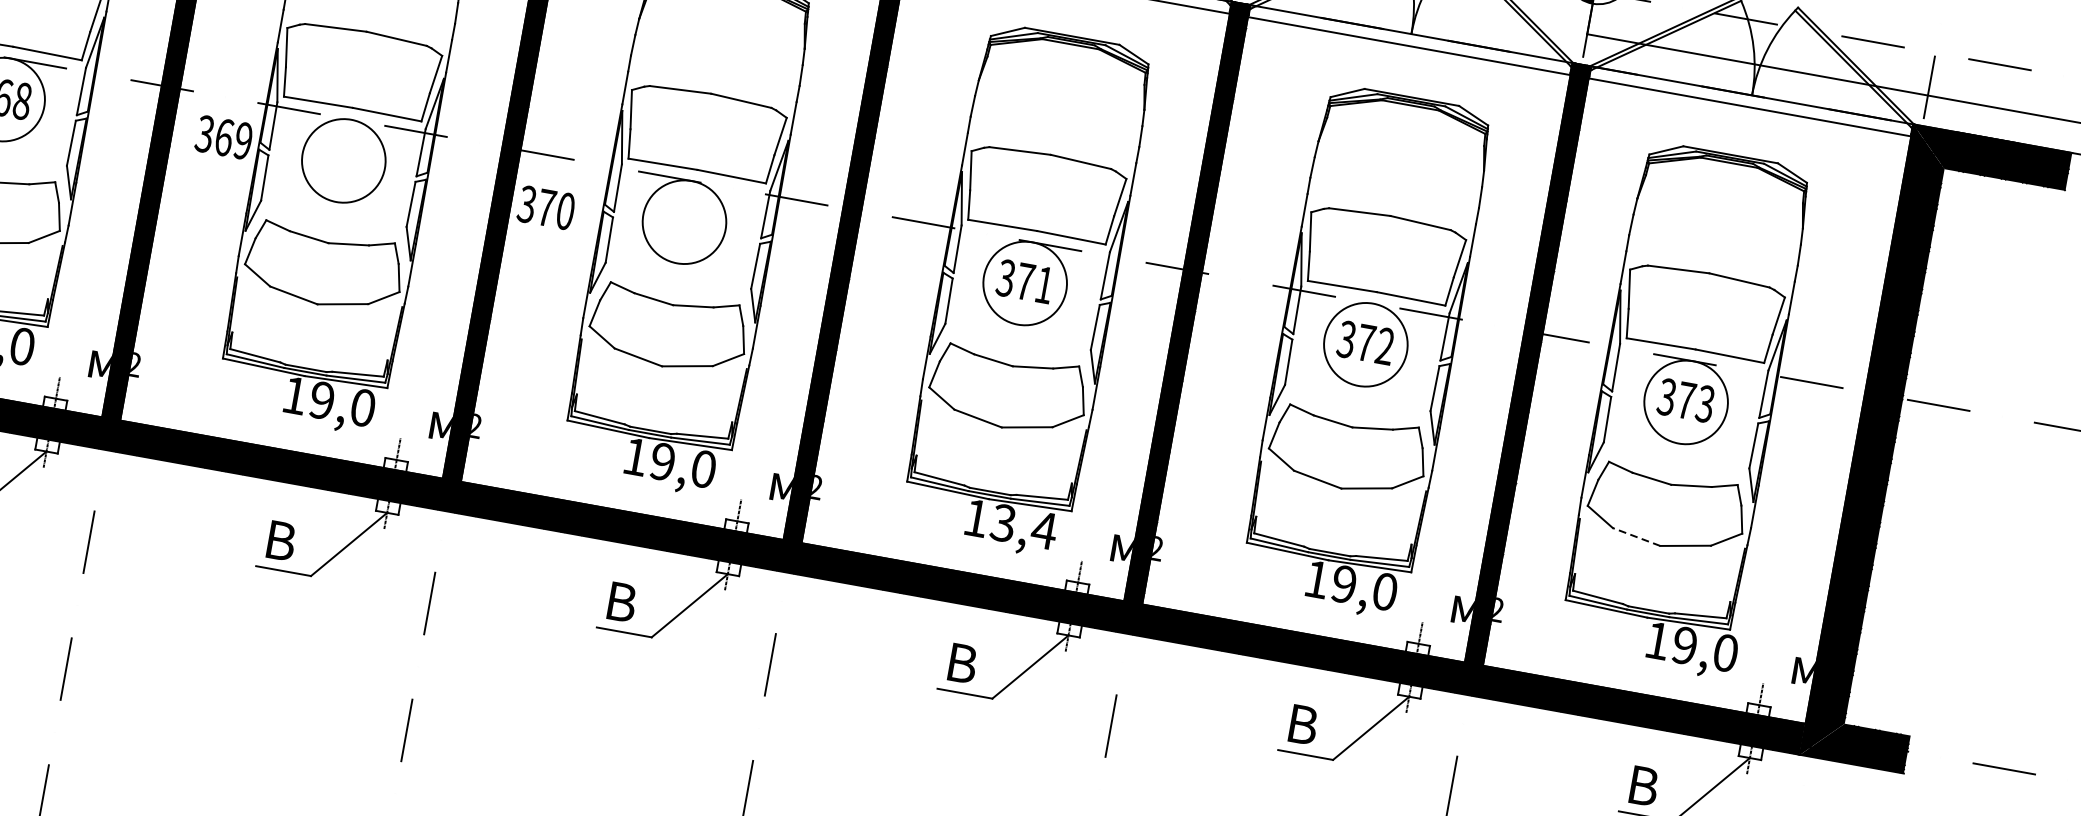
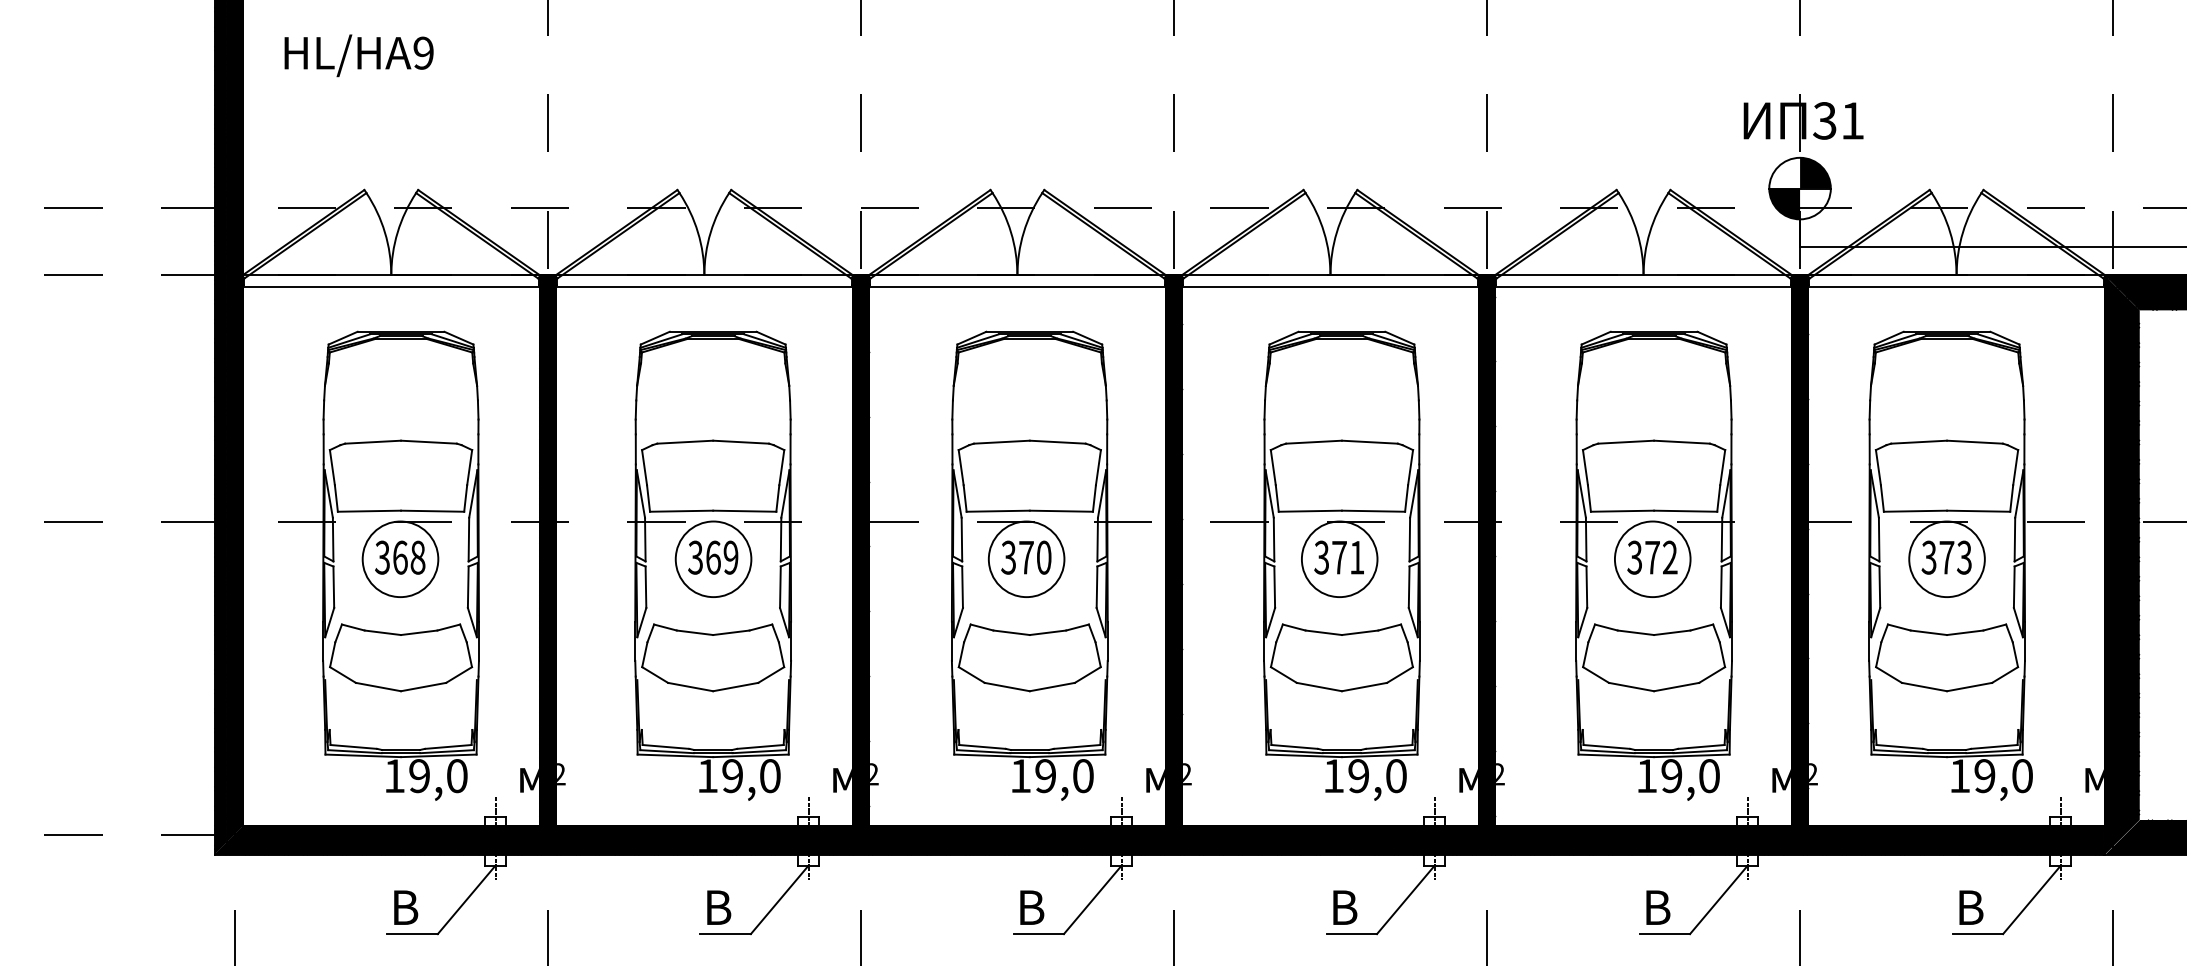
text: (224, 137) -> (713, 557), moved
text: (546, 207) -> (1026, 557), moved
text: (1023, 527) -> (1377, 776), 13,4 -> 19,0
line: (1636, 537) -> (1924, 687), dashed -> solid

